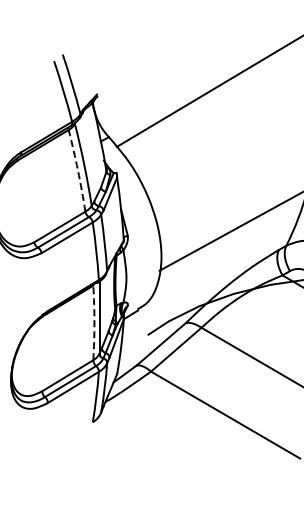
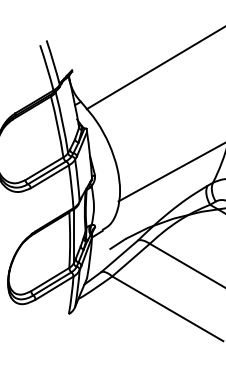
arc: (78, 170) -> (58, 126), dashed -> solid
arc: (94, 322) -> (70, 239), dashed -> solid

